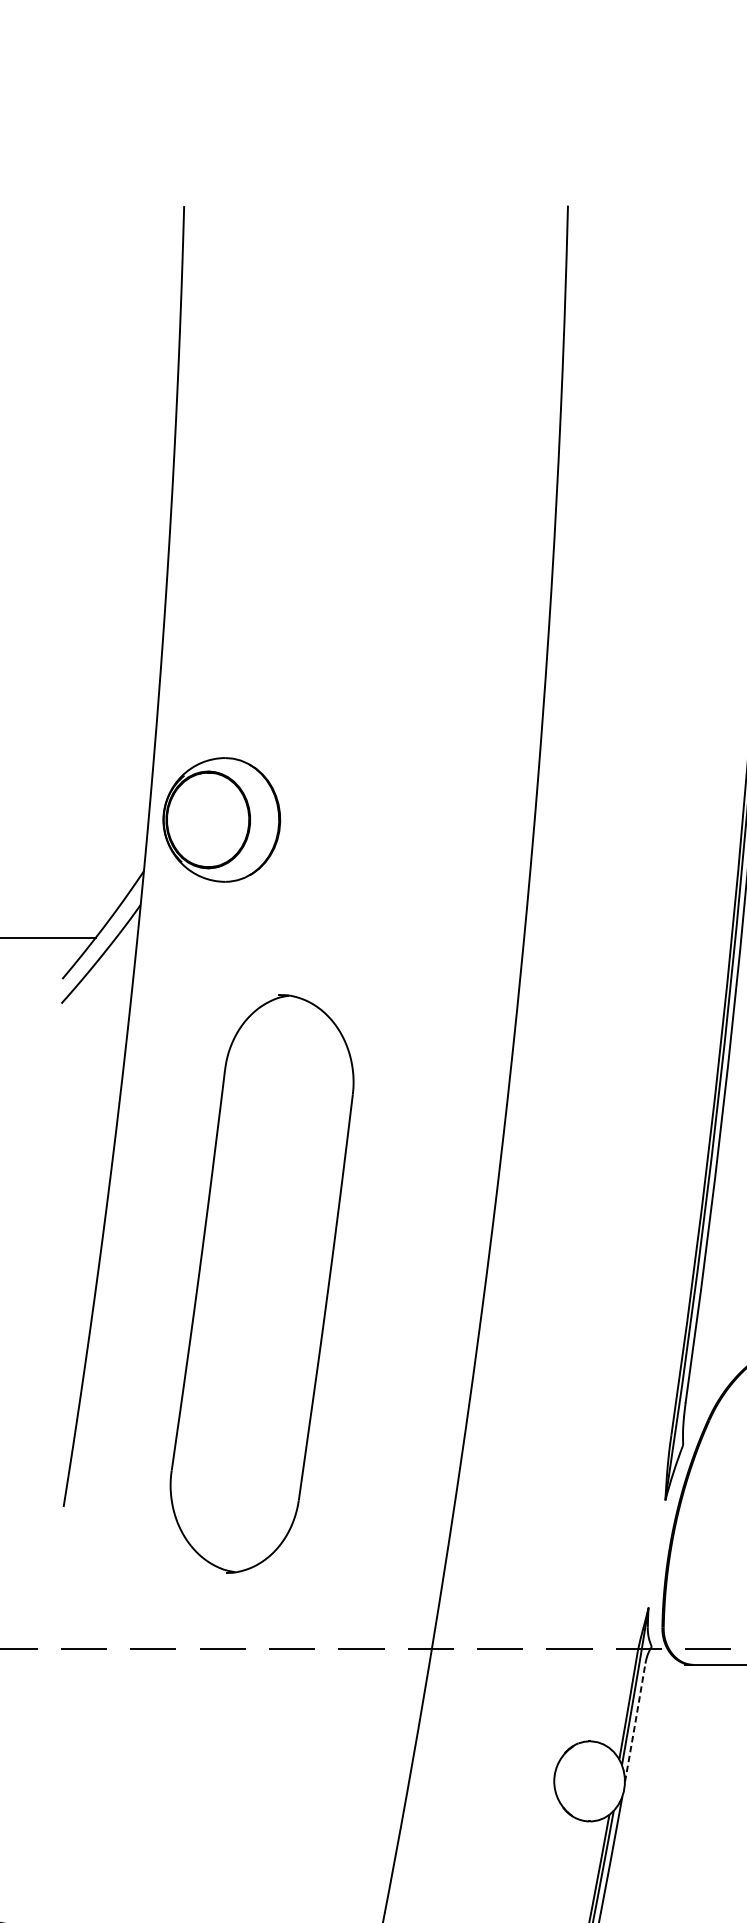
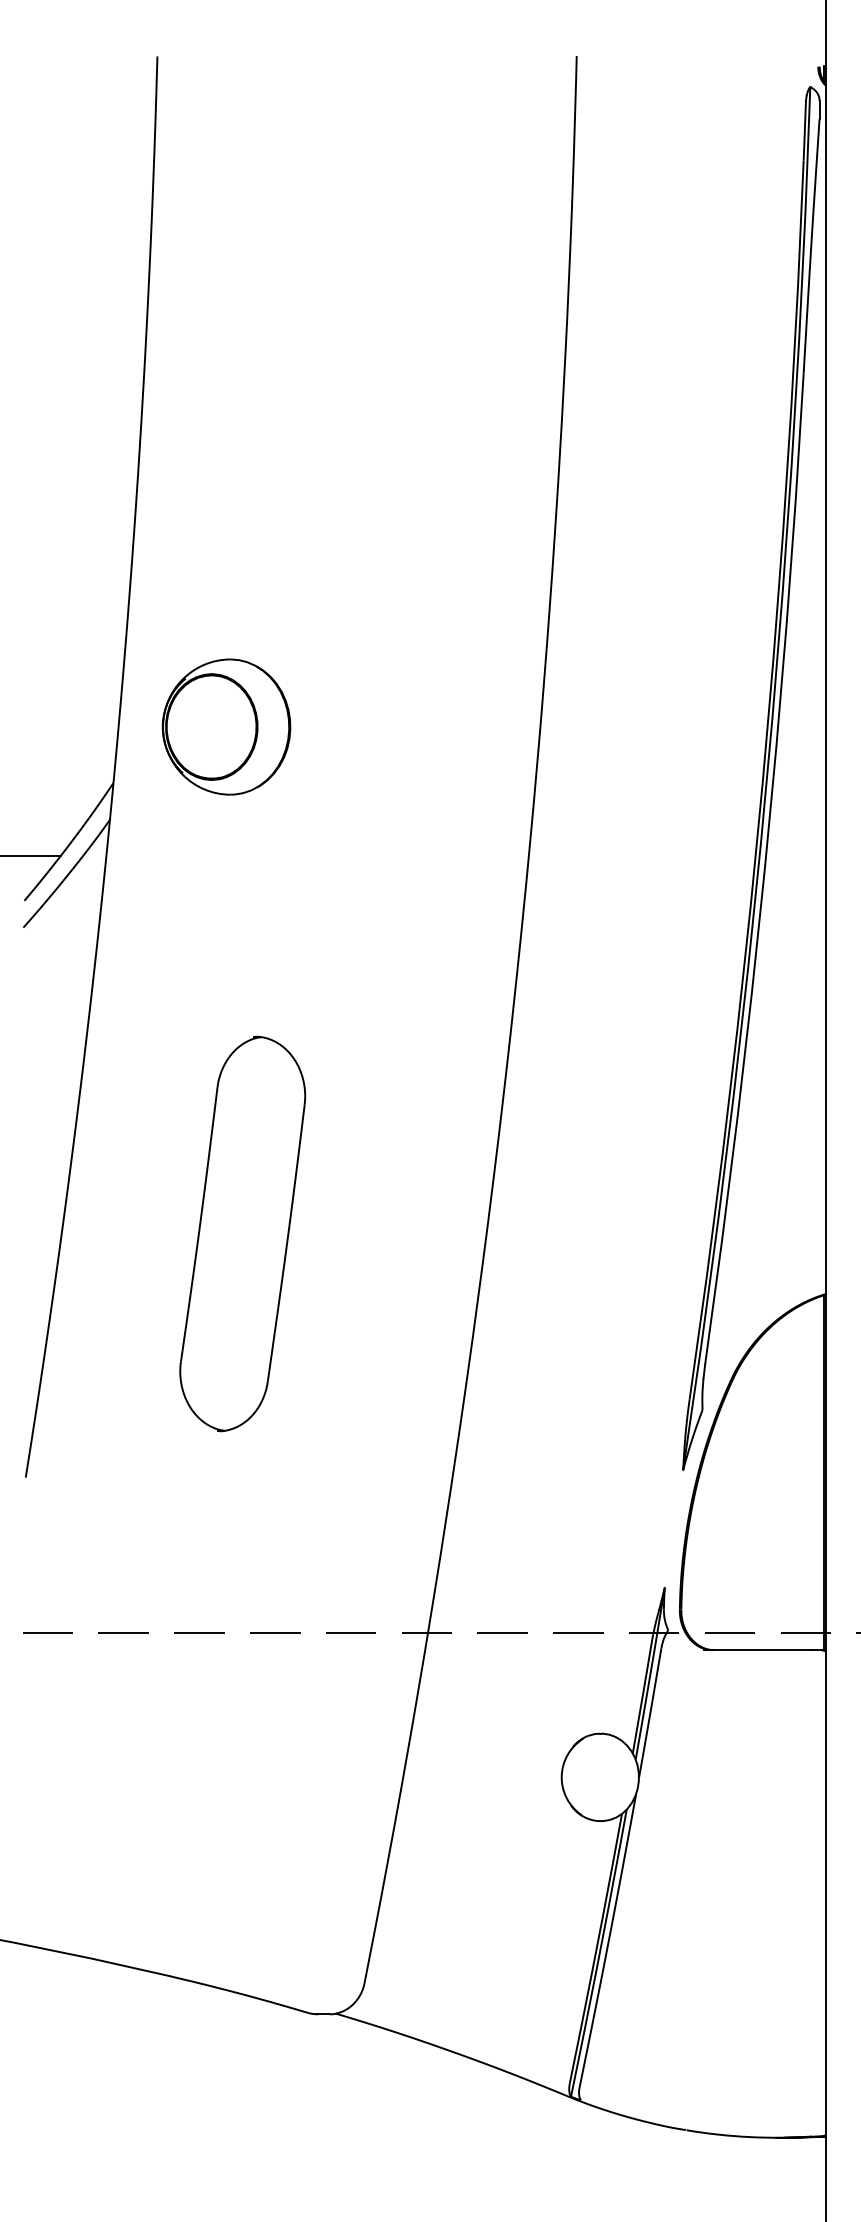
part: (221, 819) -> (226, 726), moved
part: (262, 1283) -> (242, 1233), size x0.62
line: (635, 1722) -> (650, 1713), dashed -> solid

